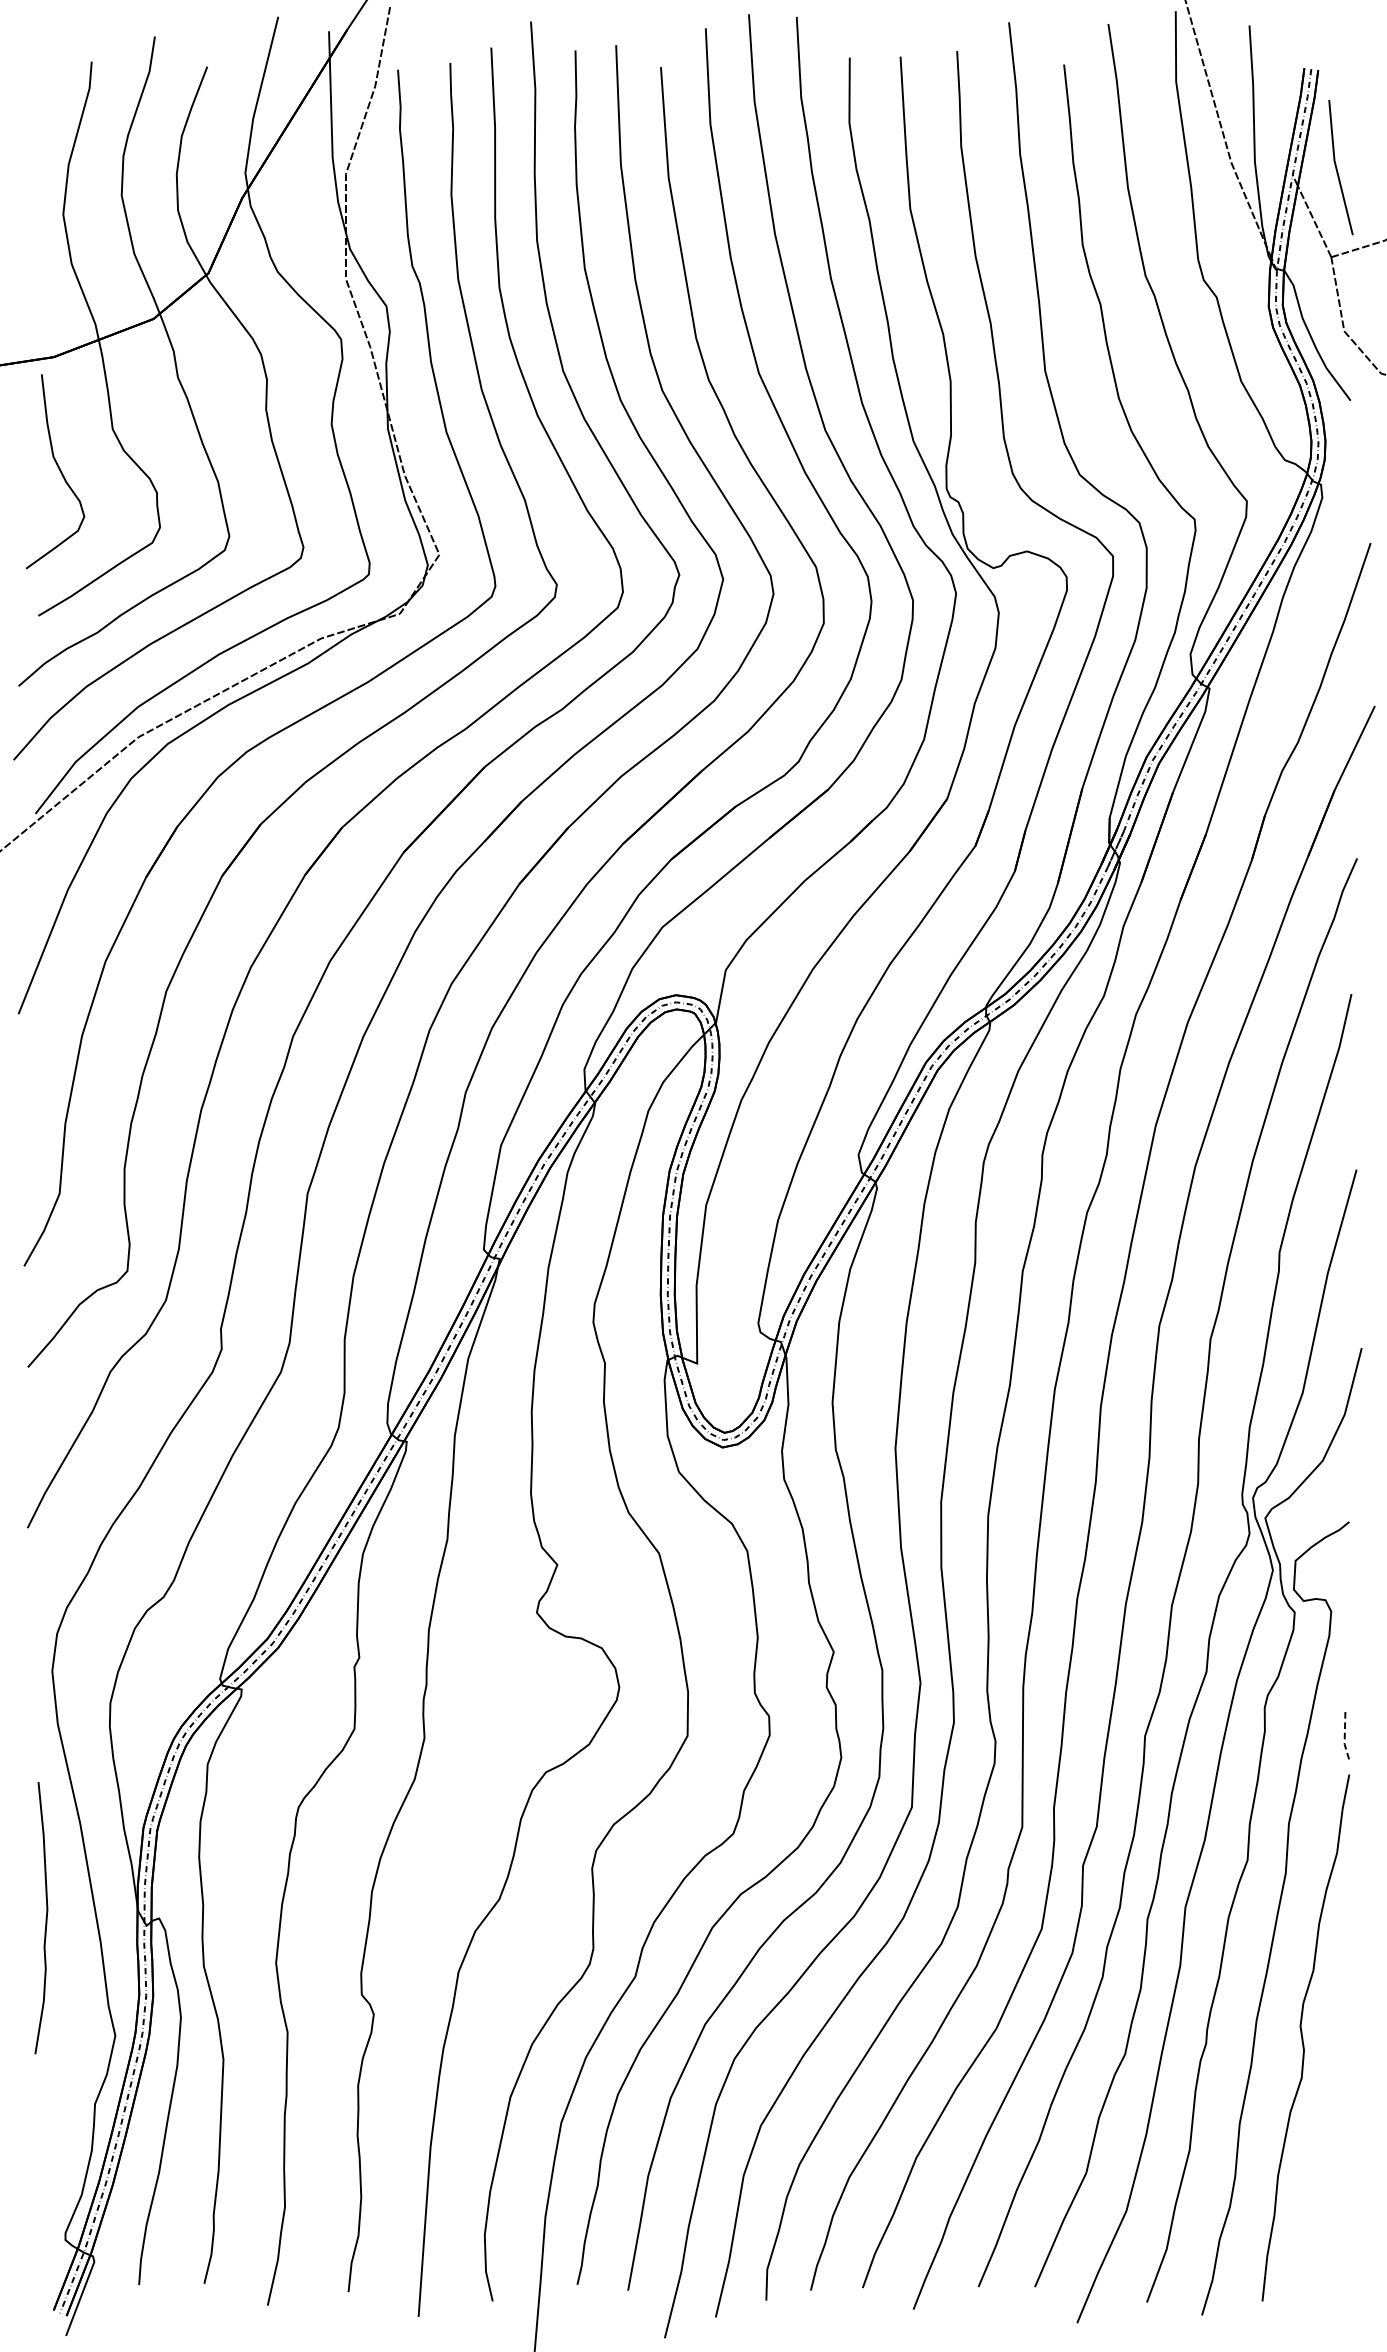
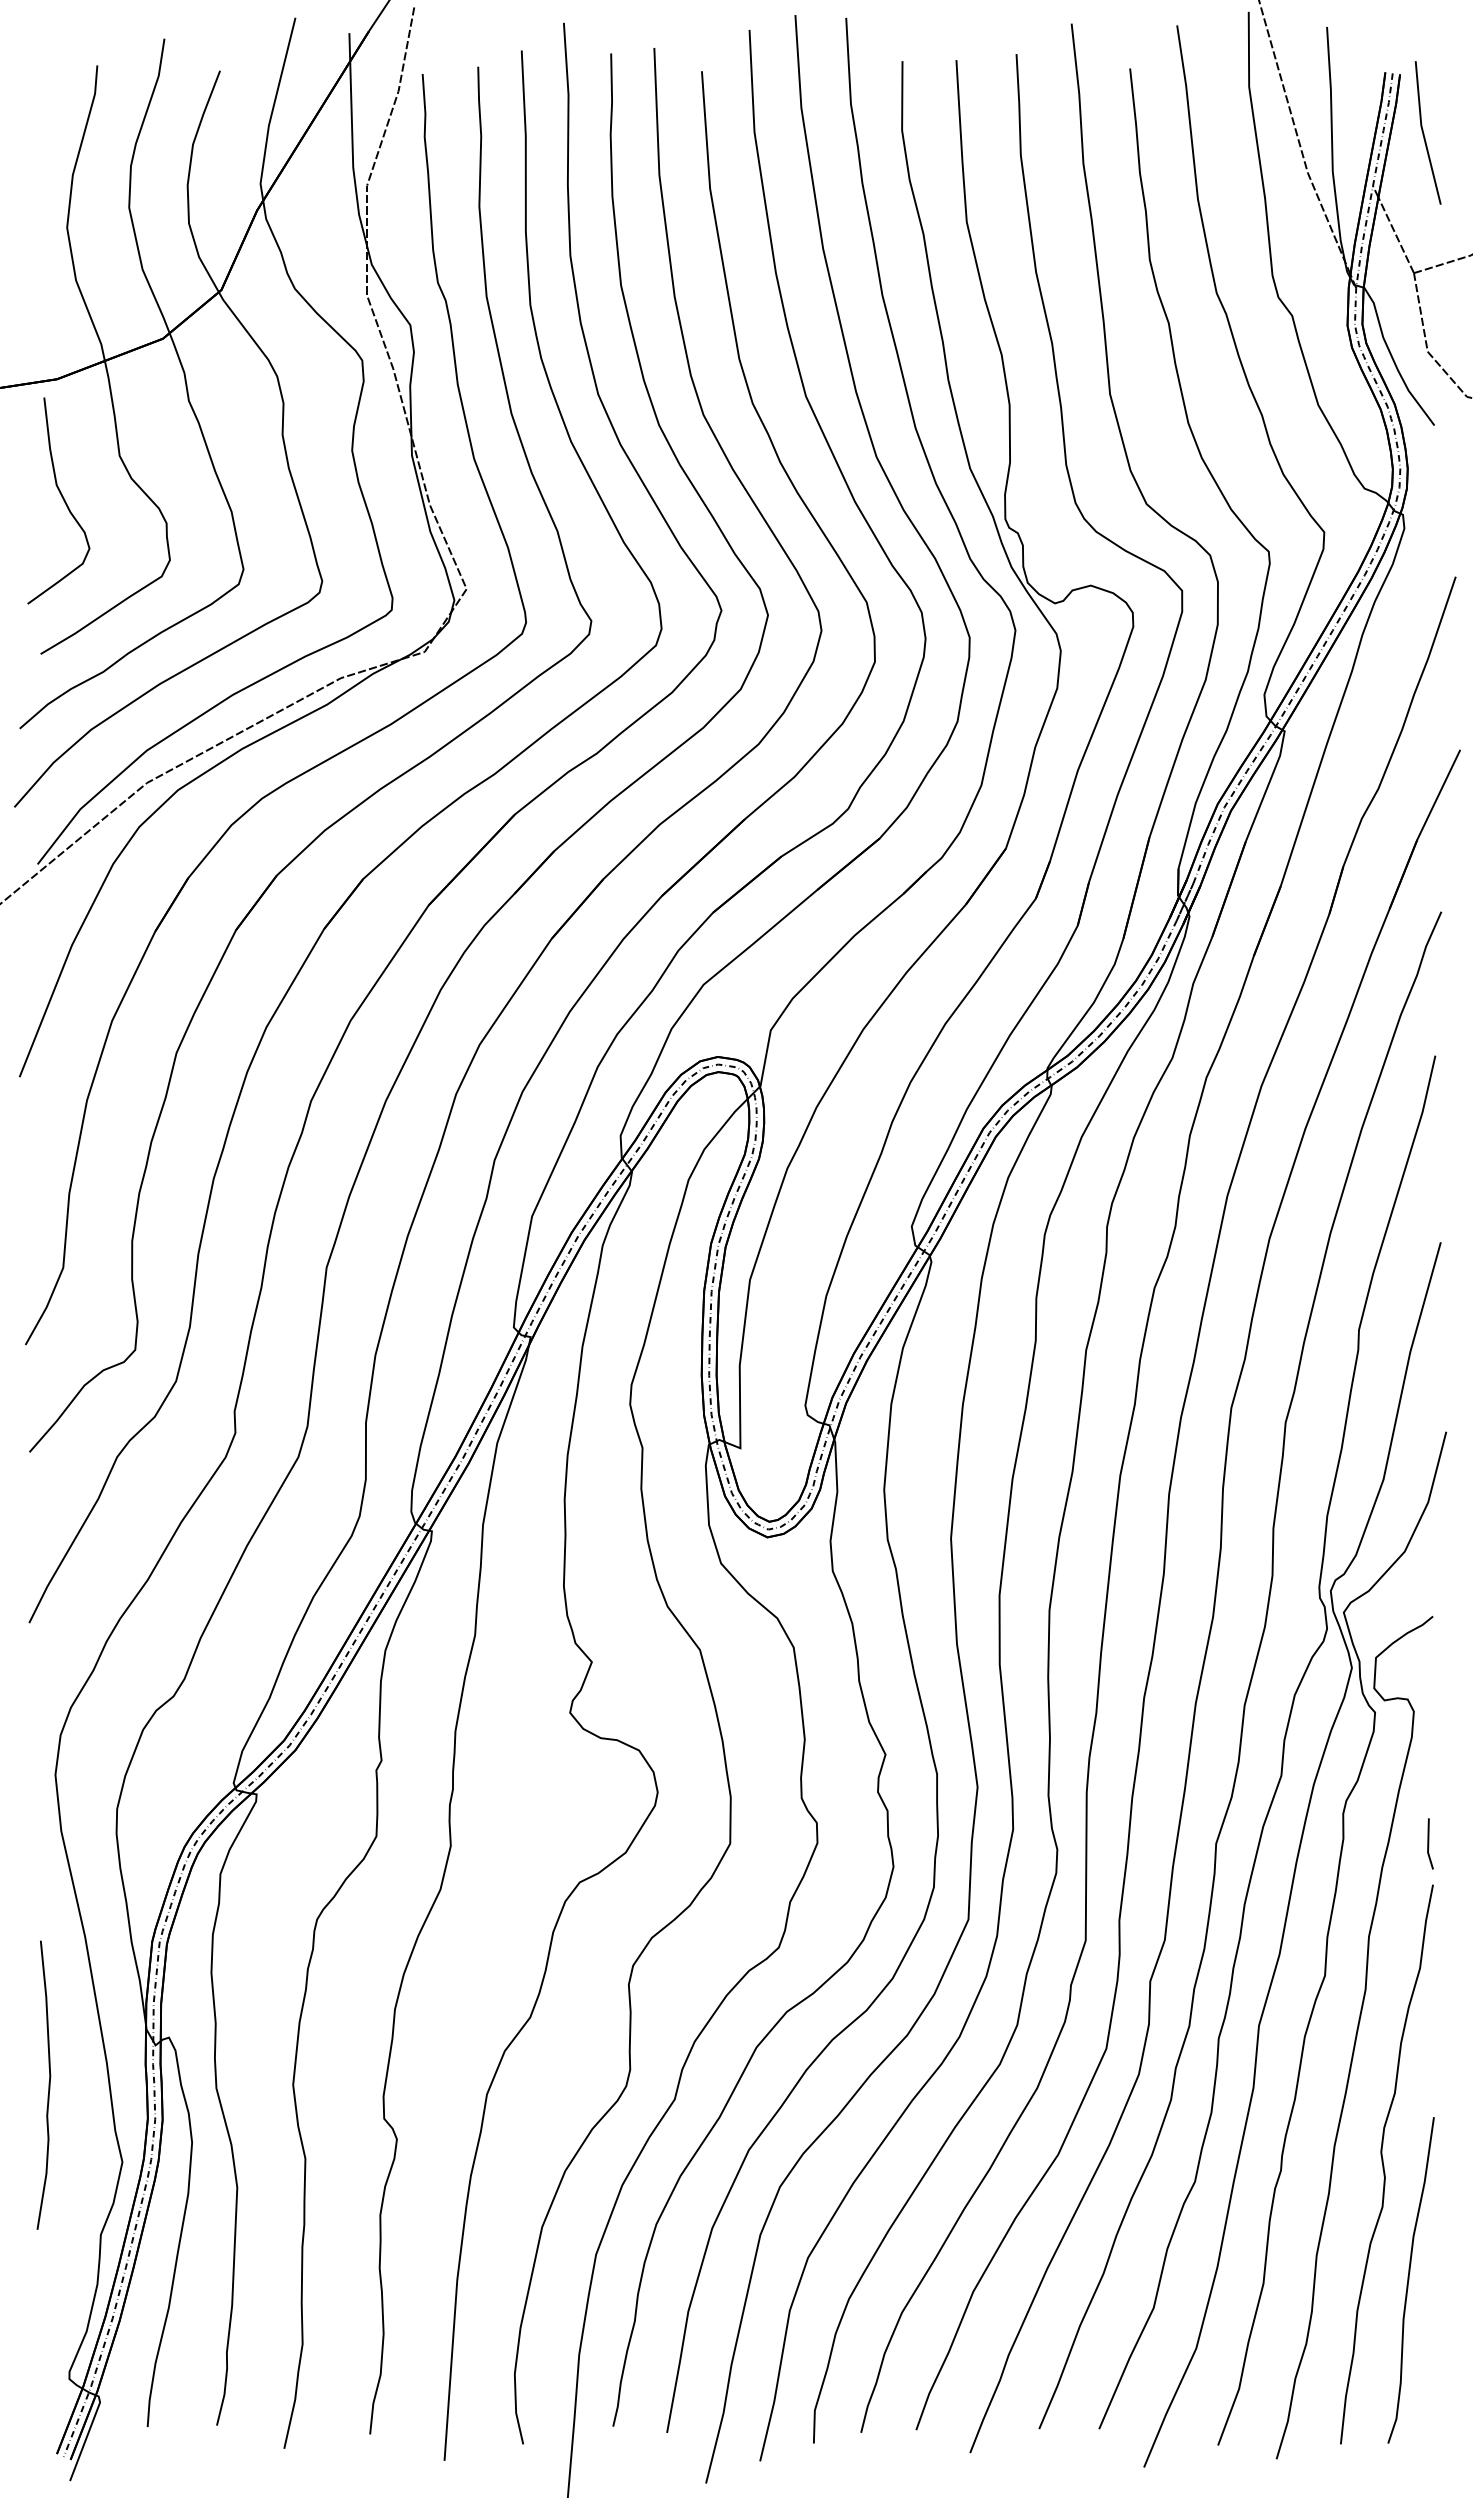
line: (1337, 168) -> (1424, 133), moved
line: (1345, 1736) -> (1428, 1844), dashed -> solid
curve: (45, 1917) -> (48, 2084), moved
curve: (1327, 2147) -> (1409, 2280), added

